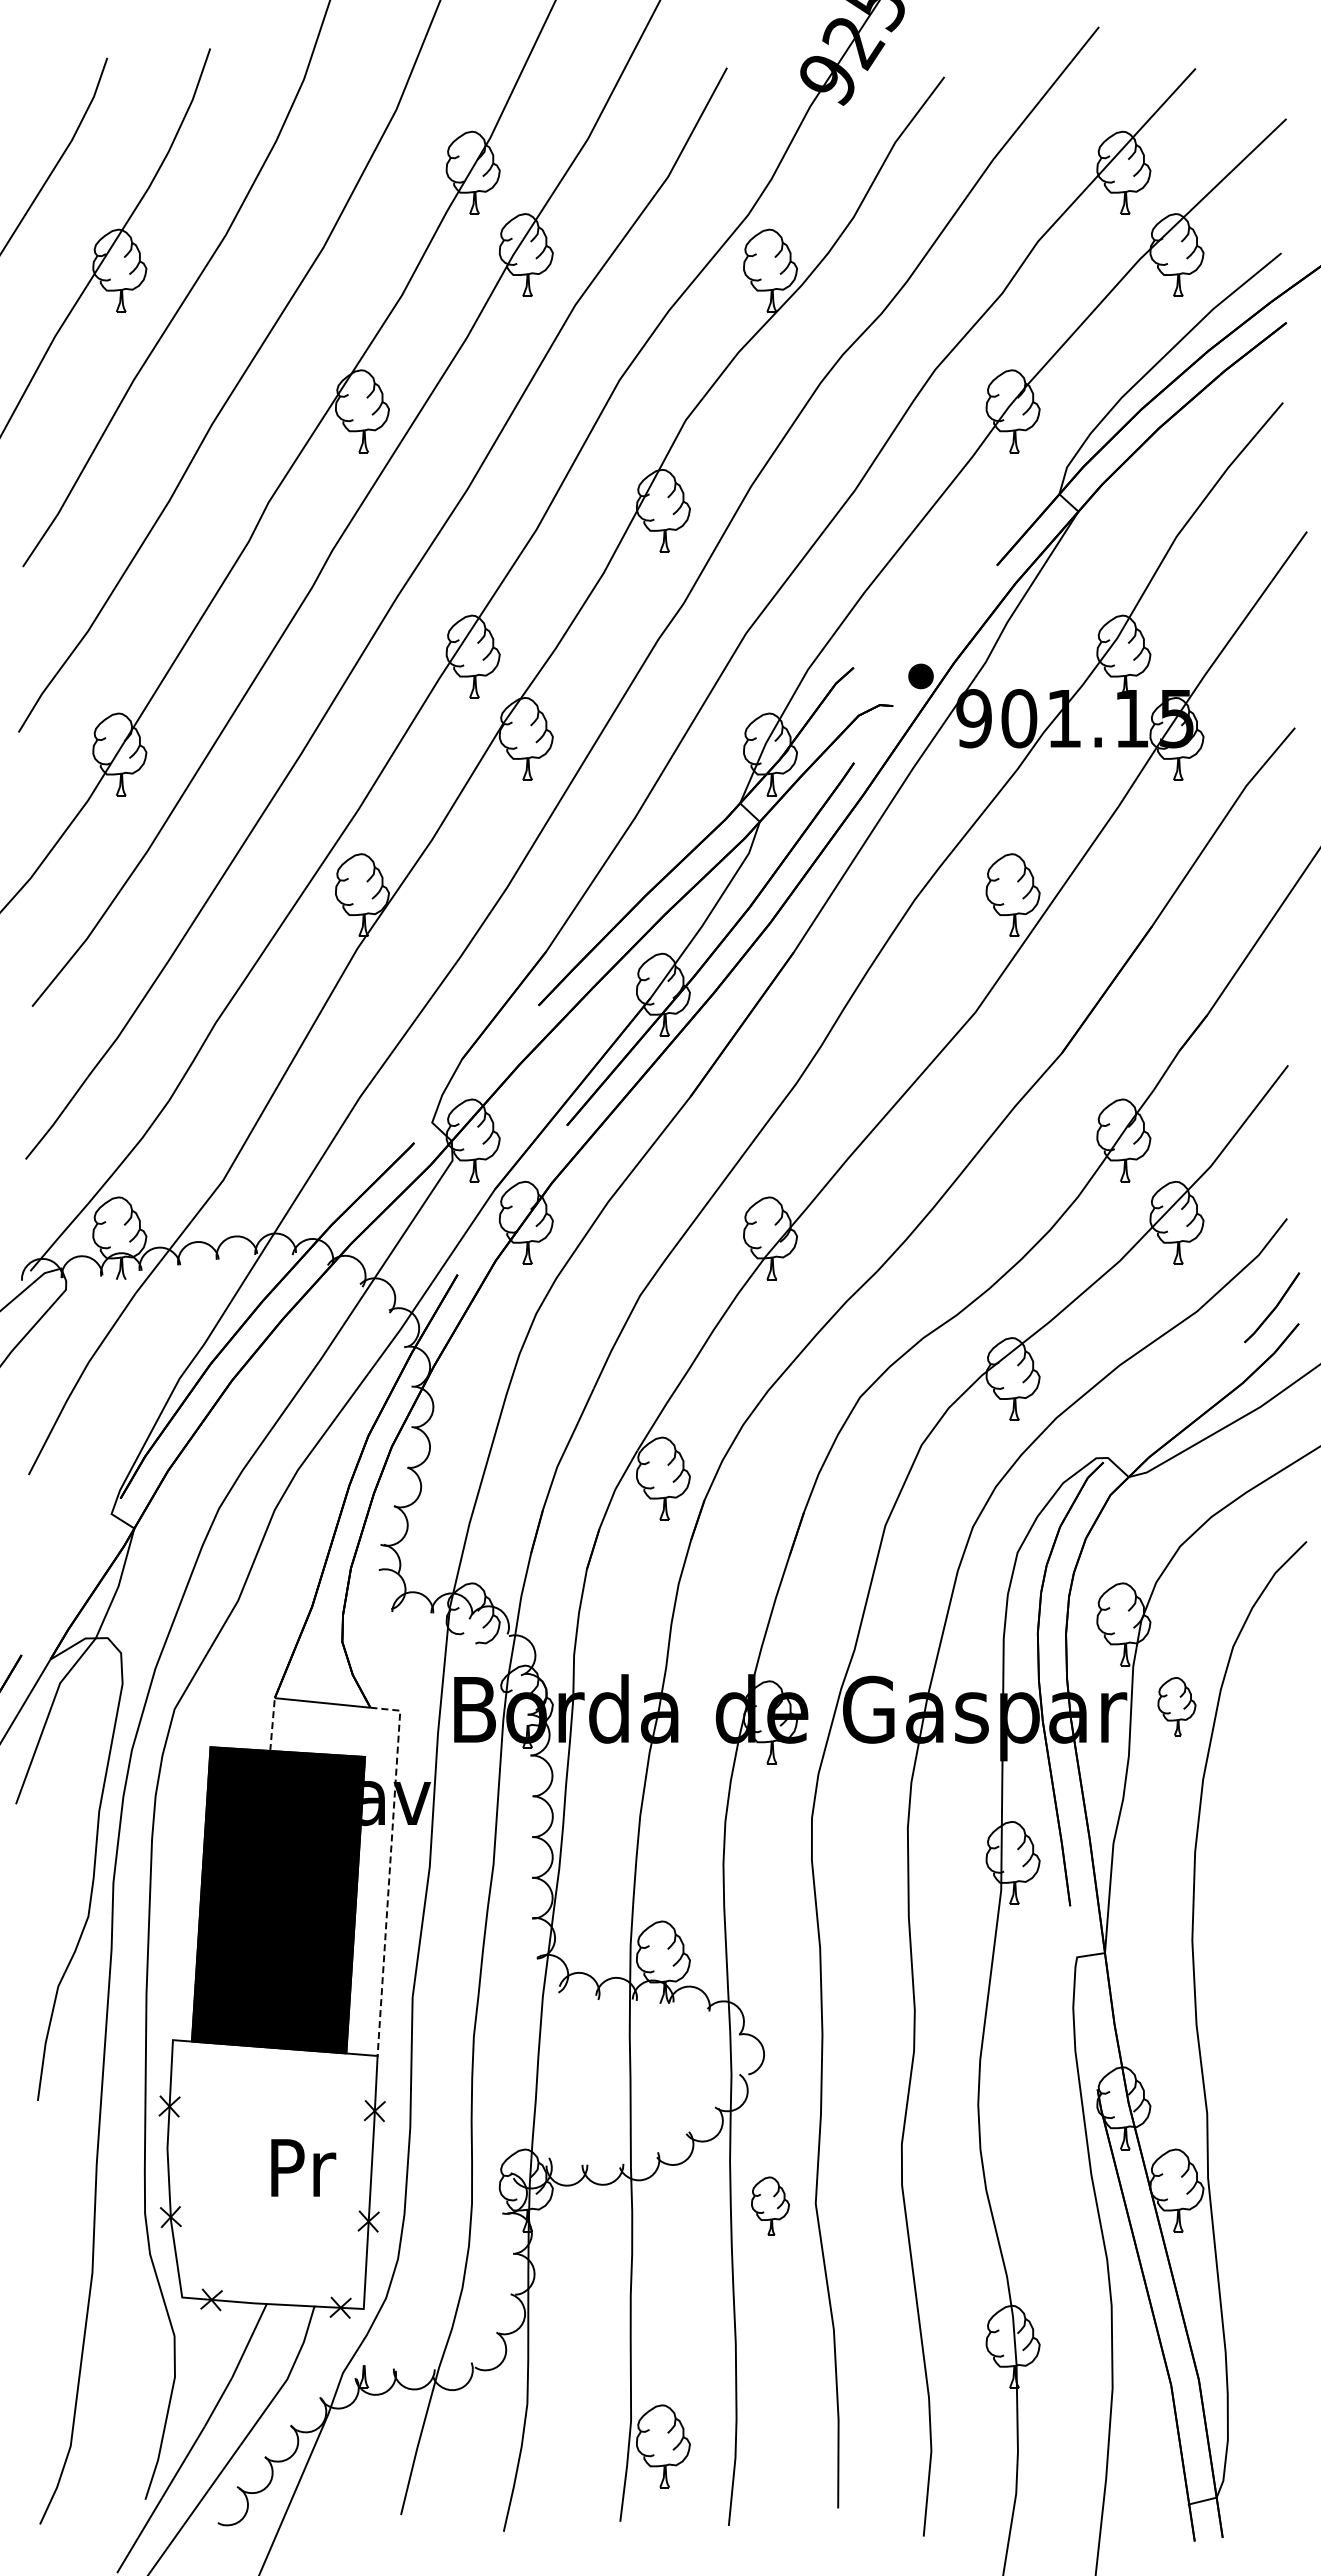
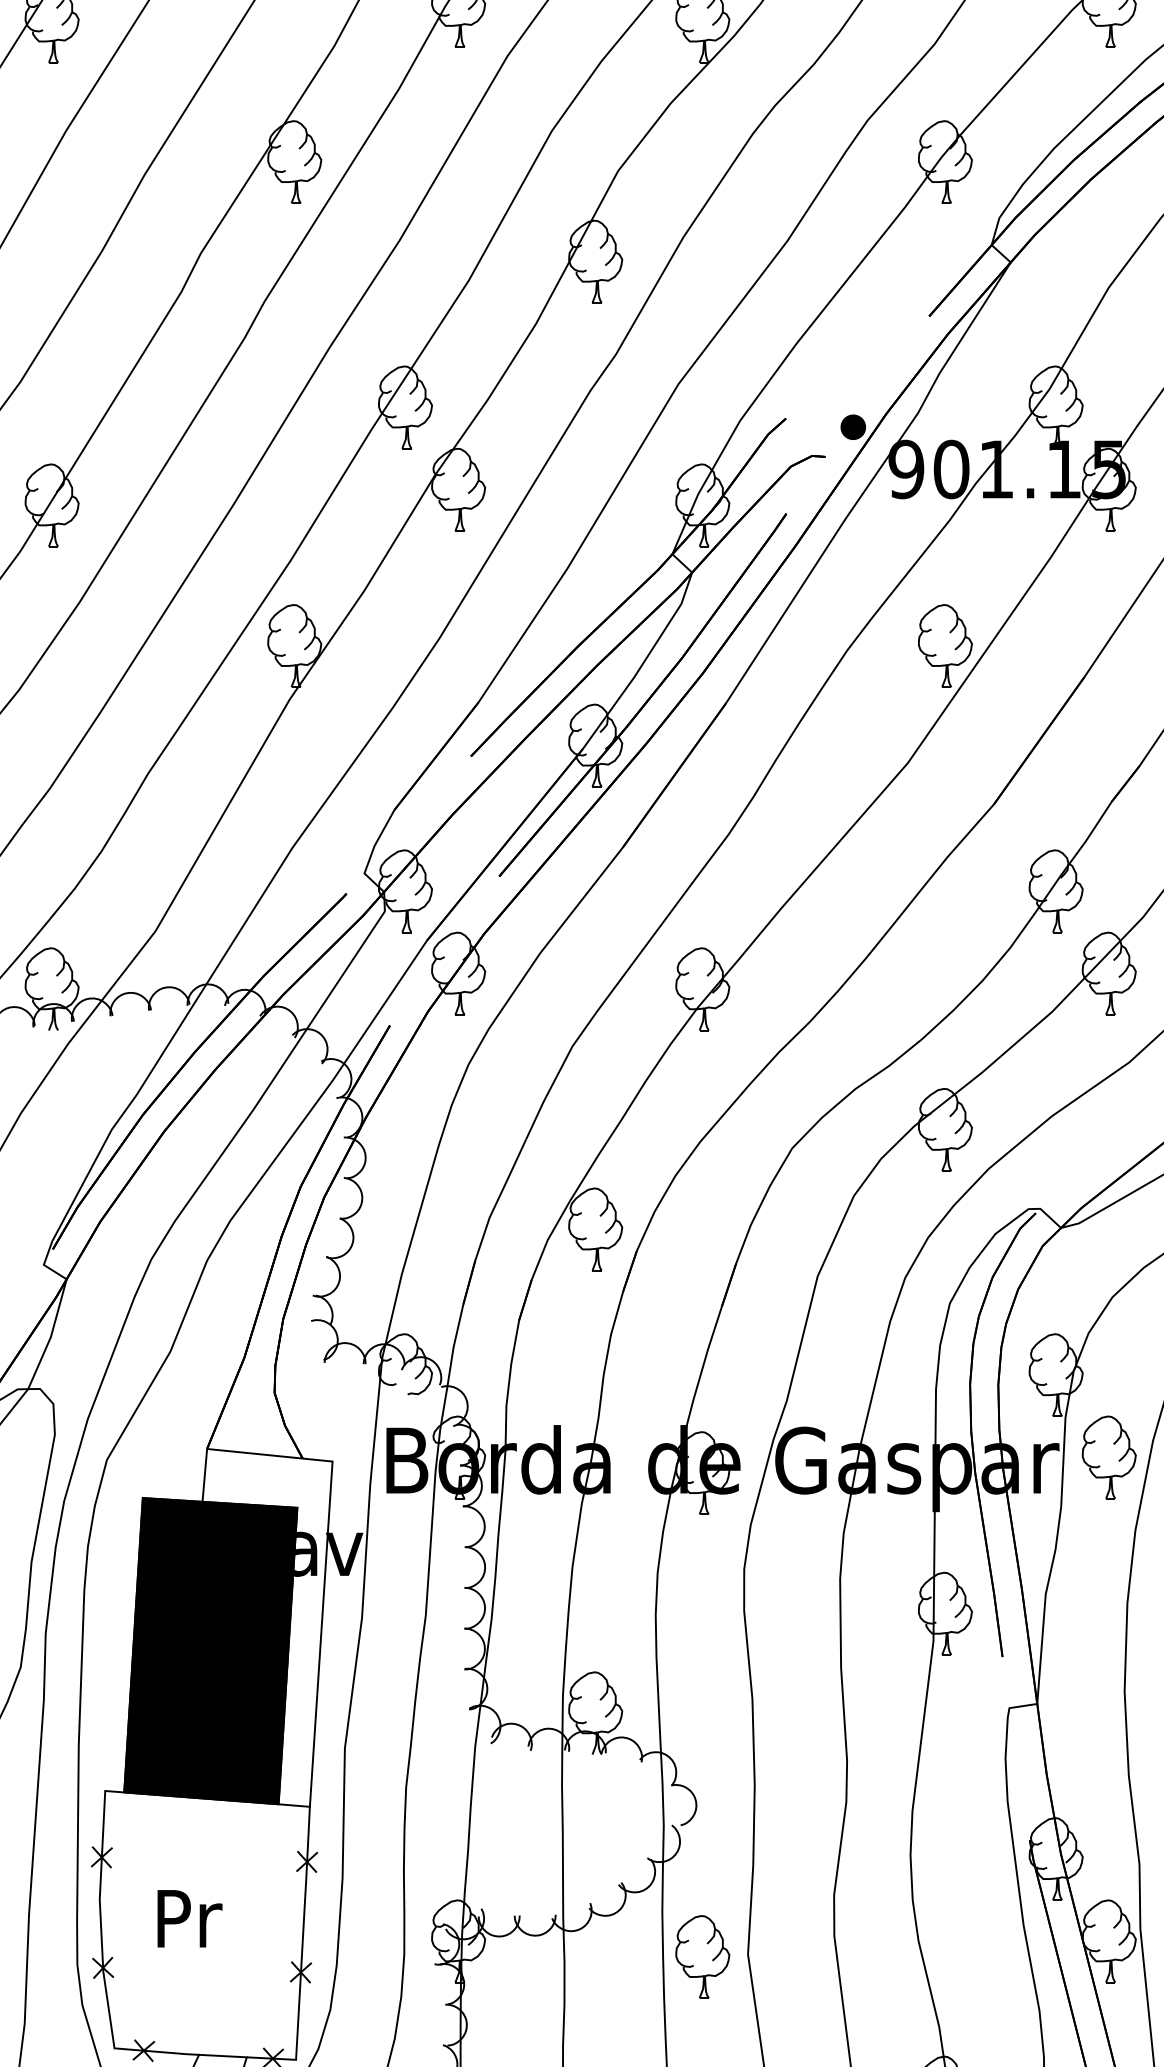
part: (1176, 1706) -> (1108, 1457), size x1.43
line: (272, 1724) -> (204, 1475), dashed -> solid
line: (389, 1867) -> (321, 1618), dashed -> solid
text: (303, 2167) -> (189, 1918), moved
part: (770, 2205) -> (702, 1956), size x1.43

